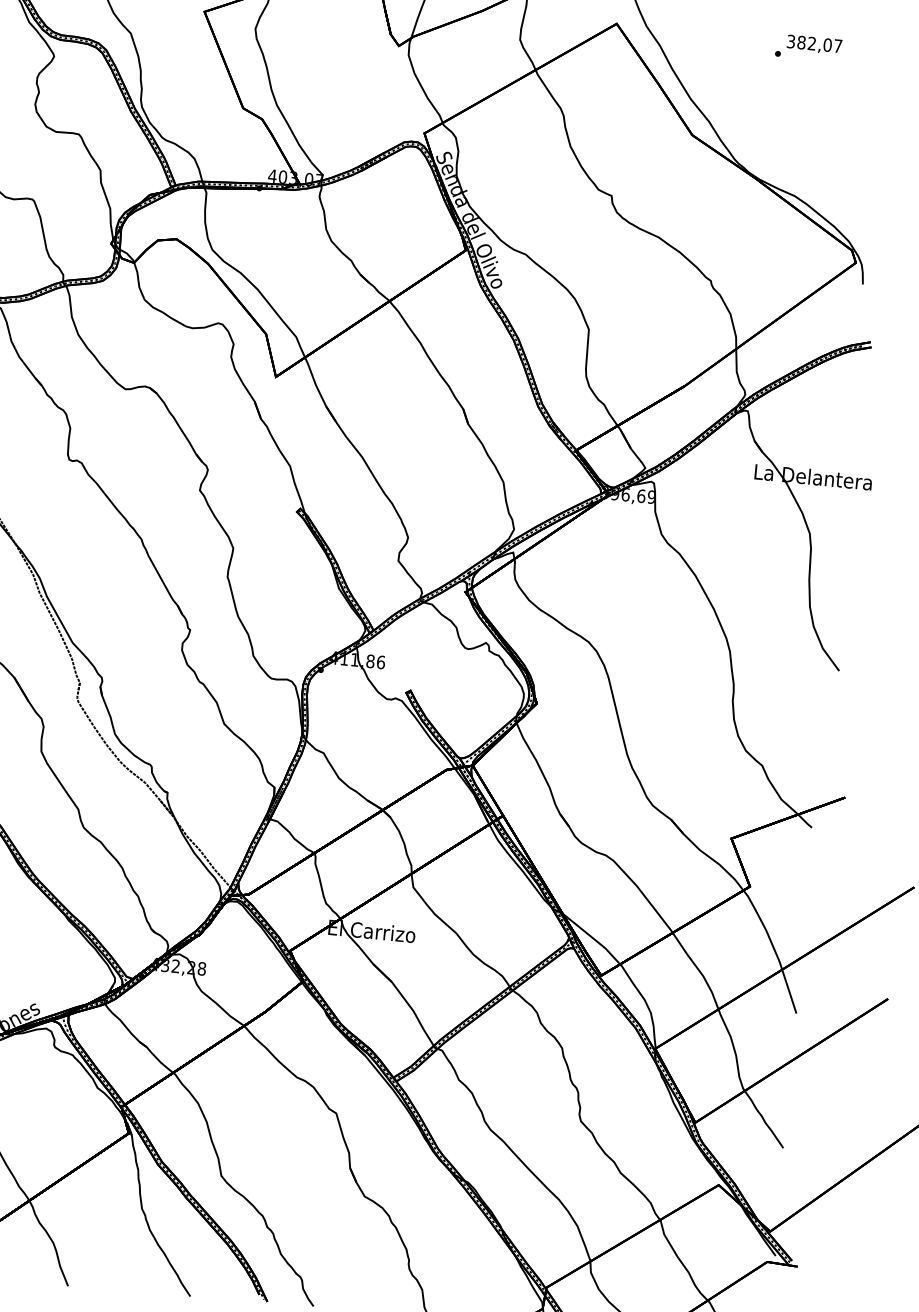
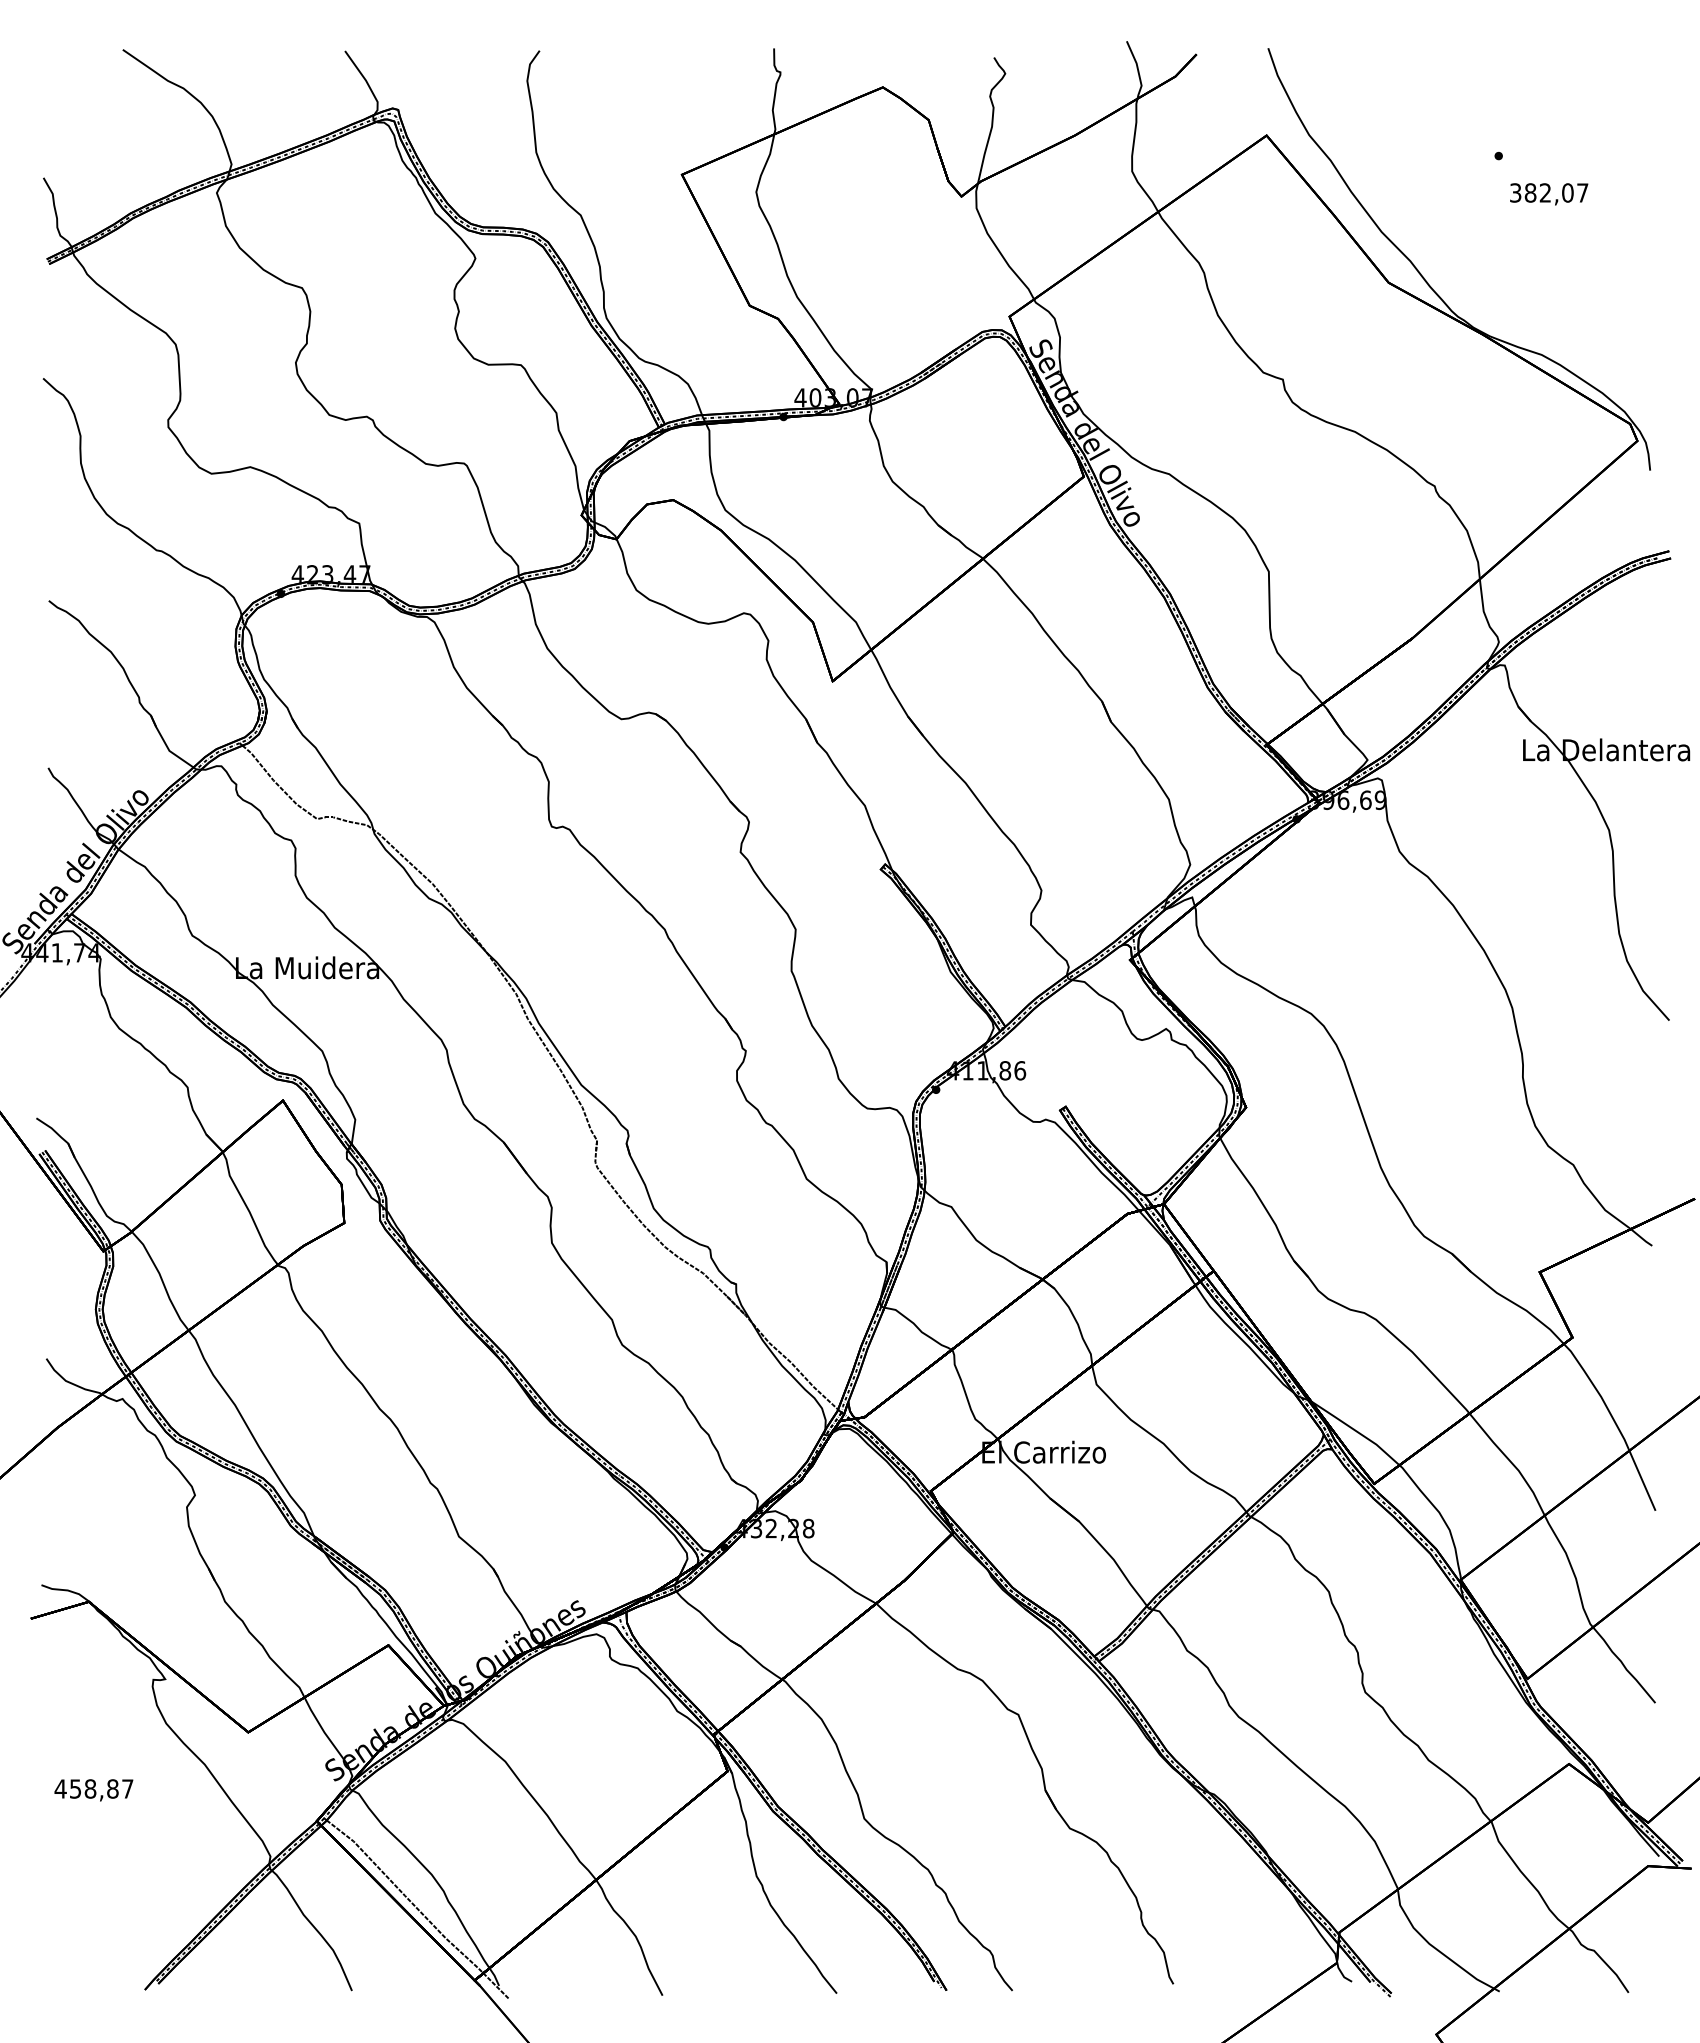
text: (814, 45) -> (1549, 194), moved

